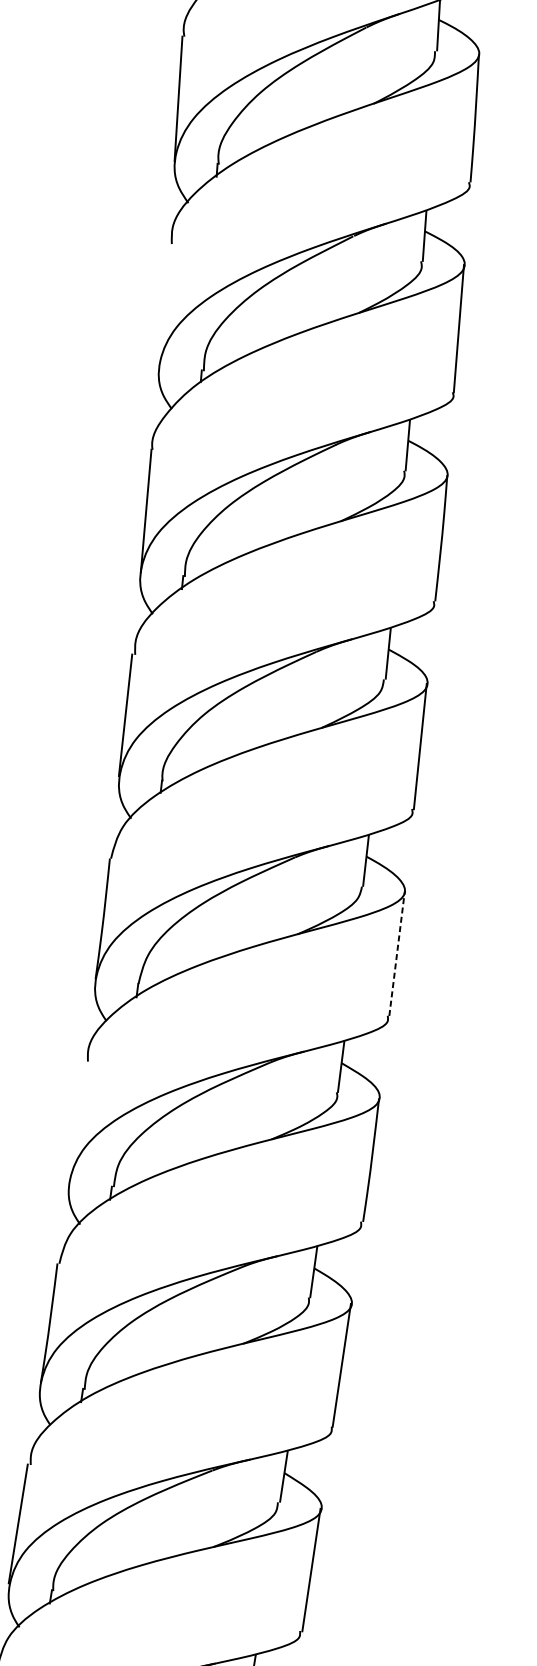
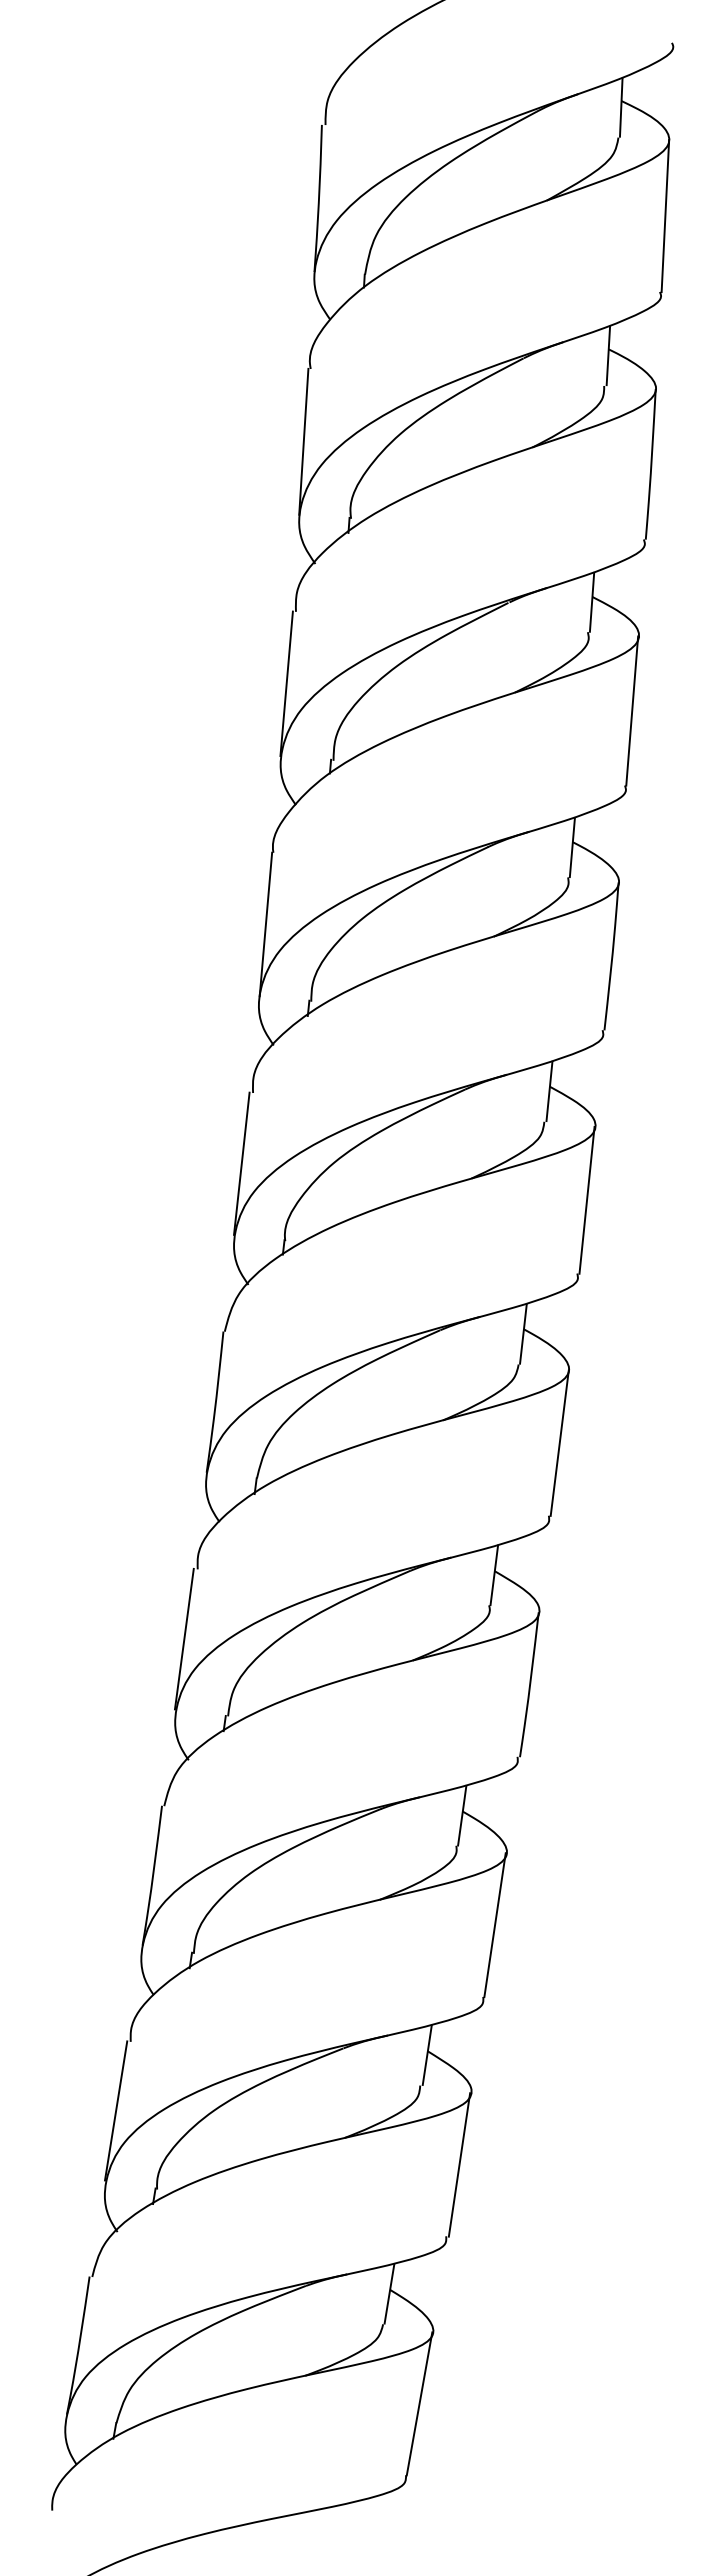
line: (163, 305) -> (286, 683), added
line: (396, 953) -> (559, 1442), dashed -> solid
line: (75, 1120) -> (183, 1638), added

